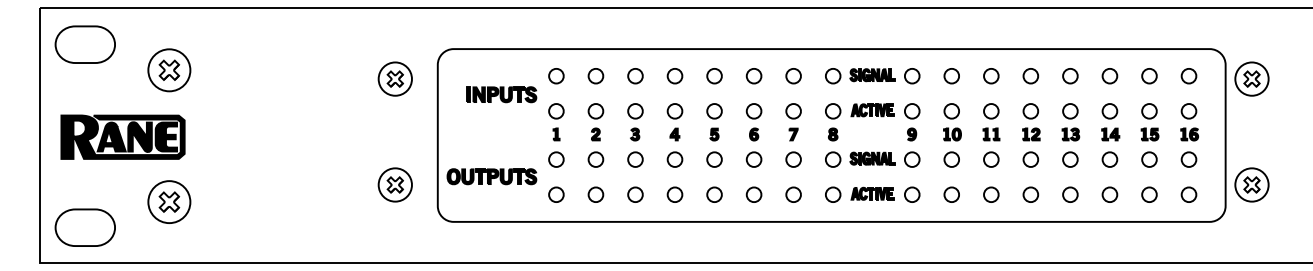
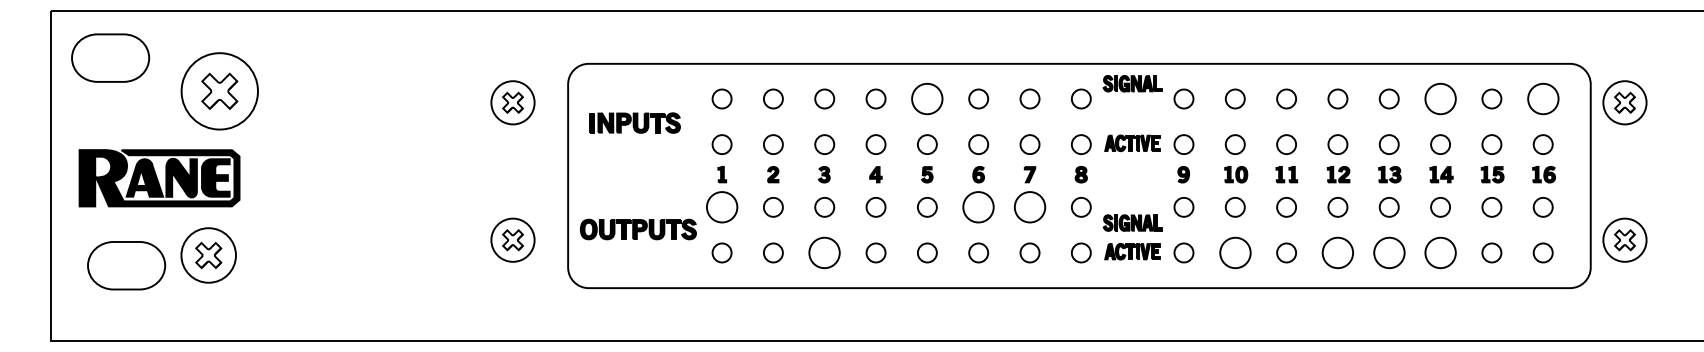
part: (169, 70) -> (219, 91), size x1.4
part: (714, 75) -> (927, 98), size x1.6
part: (872, 75) -> (1132, 83), moved
part: (1109, 75) -> (1440, 98), size x1.6
part: (1188, 75) -> (1542, 98), size x1.6
part: (501, 94) -> (634, 122), moved
part: (872, 158) -> (1132, 222), moved
part: (555, 159) -> (721, 207), size x1.6
part: (753, 159) -> (978, 207), size x1.6
part: (793, 159) -> (1029, 207), size x1.6
part: (635, 194) -> (824, 252), size x1.6
part: (951, 194) -> (1234, 252), size x1.6
part: (1030, 194) -> (1337, 252), size x1.6
part: (1069, 194) -> (1388, 252), size x1.6
part: (1109, 194) -> (1440, 252), size x1.6
part: (169, 202) -> (208, 255), moved
part: (85, 227) -> (126, 265), moved

